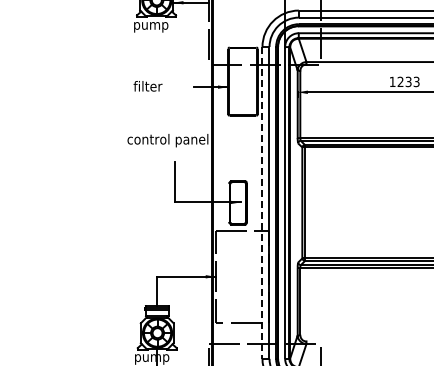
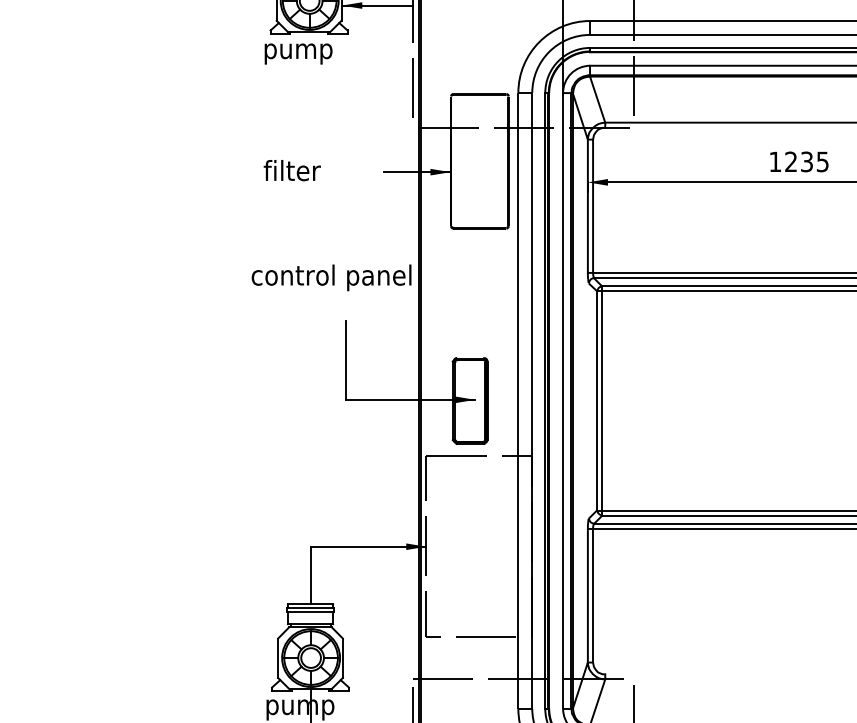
text: (416, 81) -> (822, 161), 1233 -> 1235
line: (262, 203) -> (518, 401), dashed -> solid

